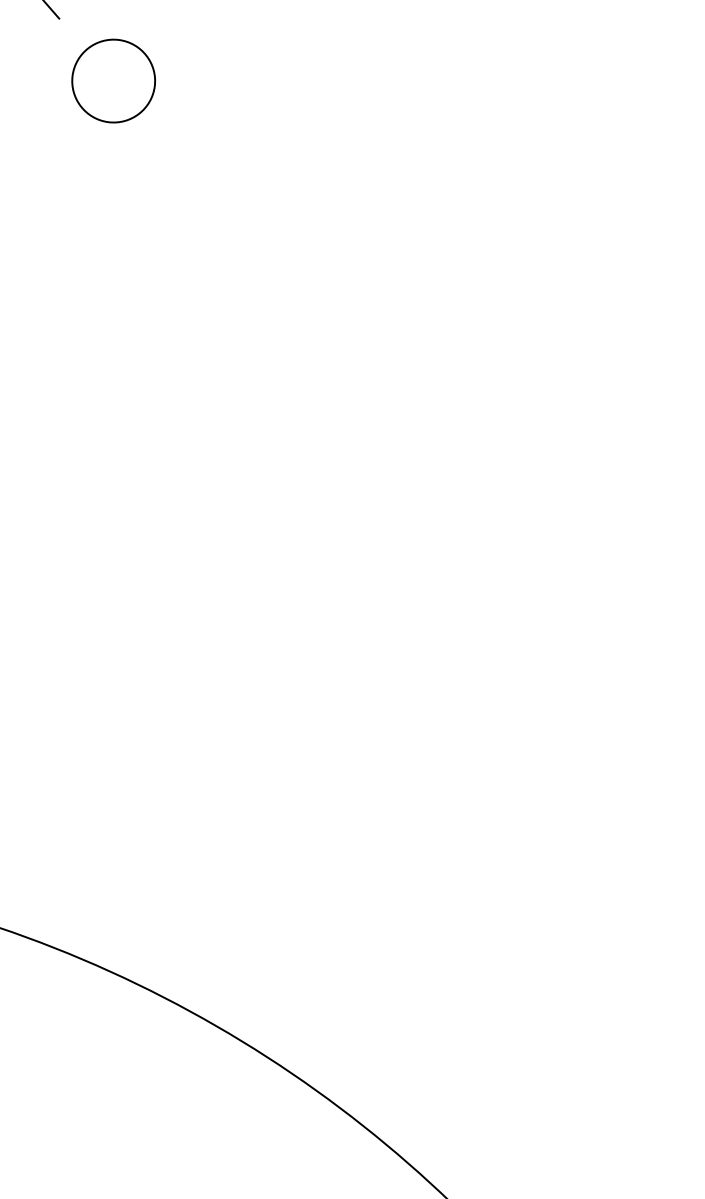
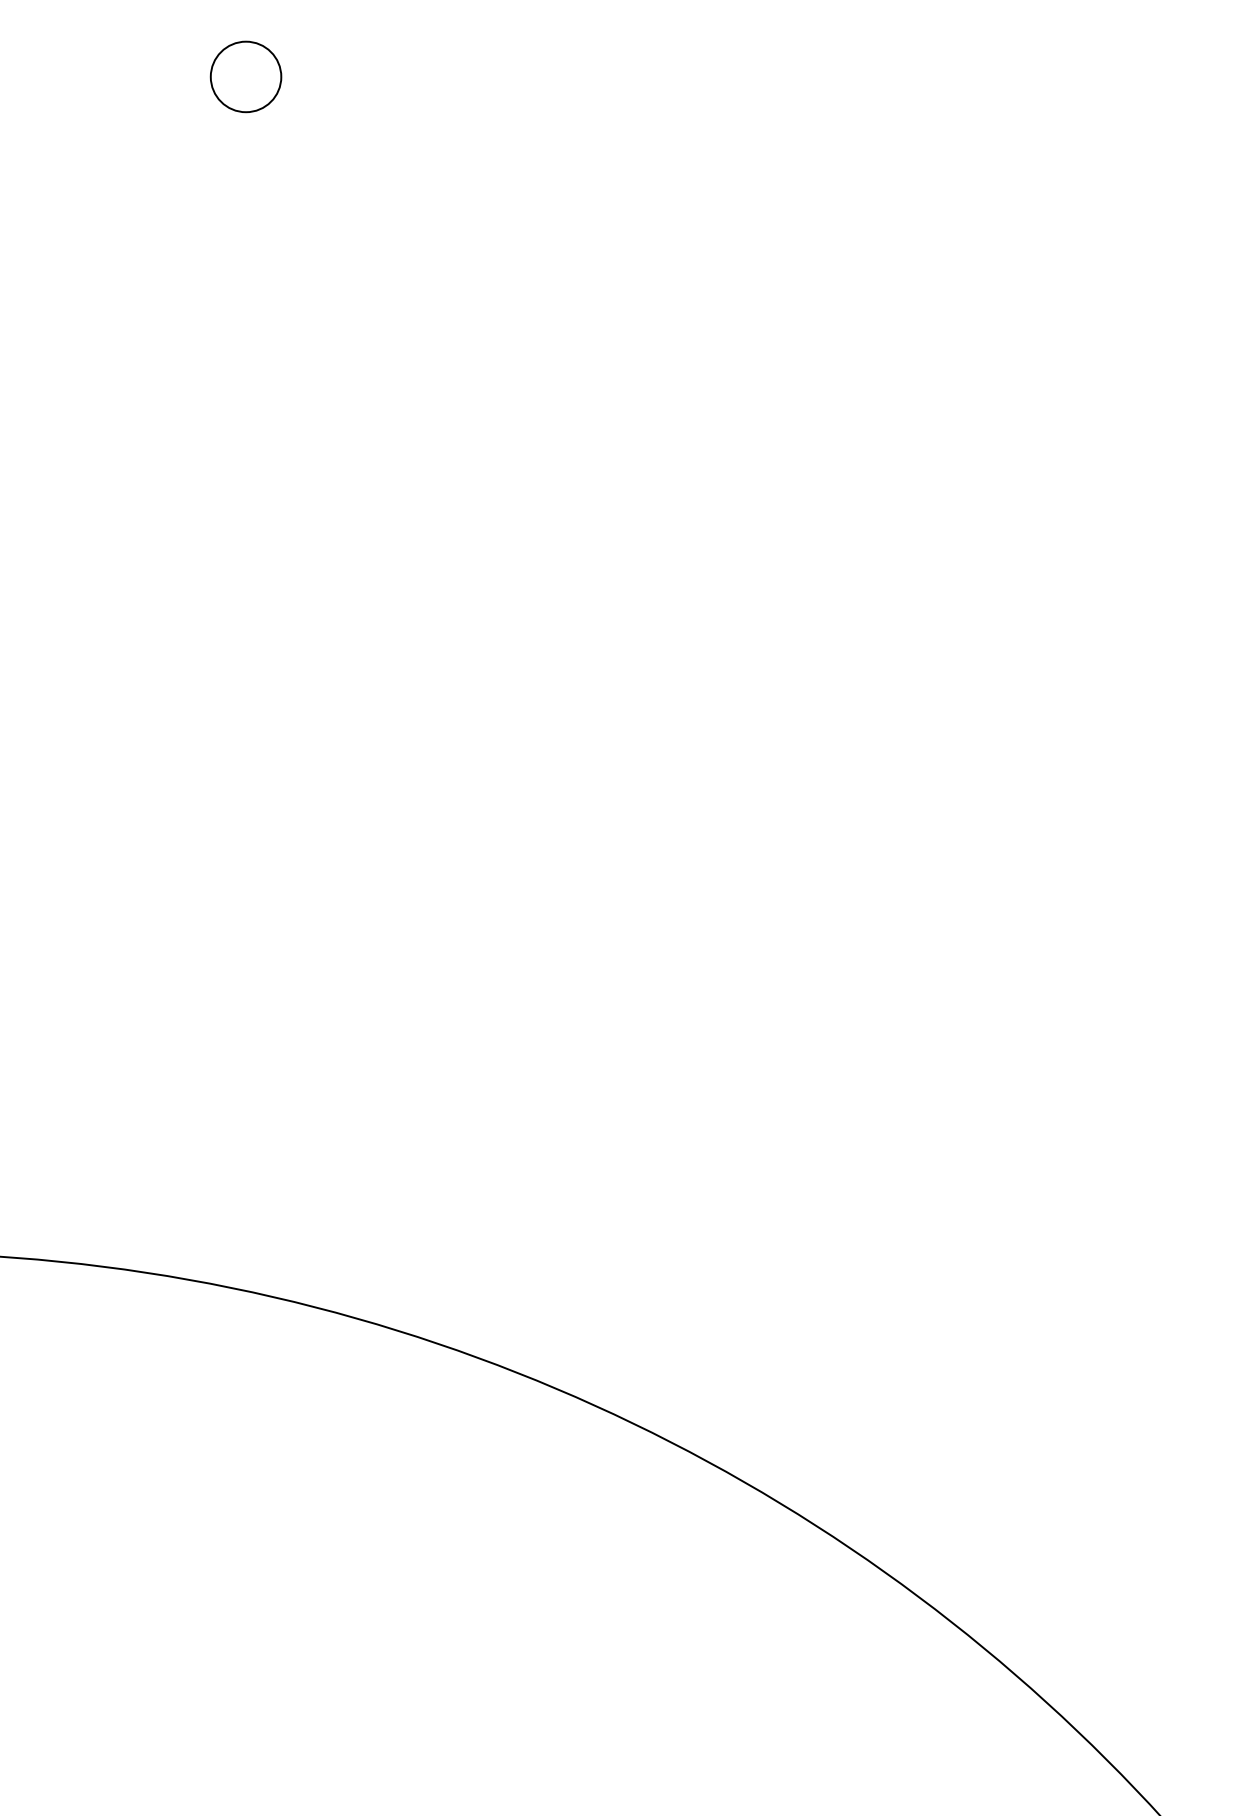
circle: (113, 80) -> (245, 76), size x0.6

